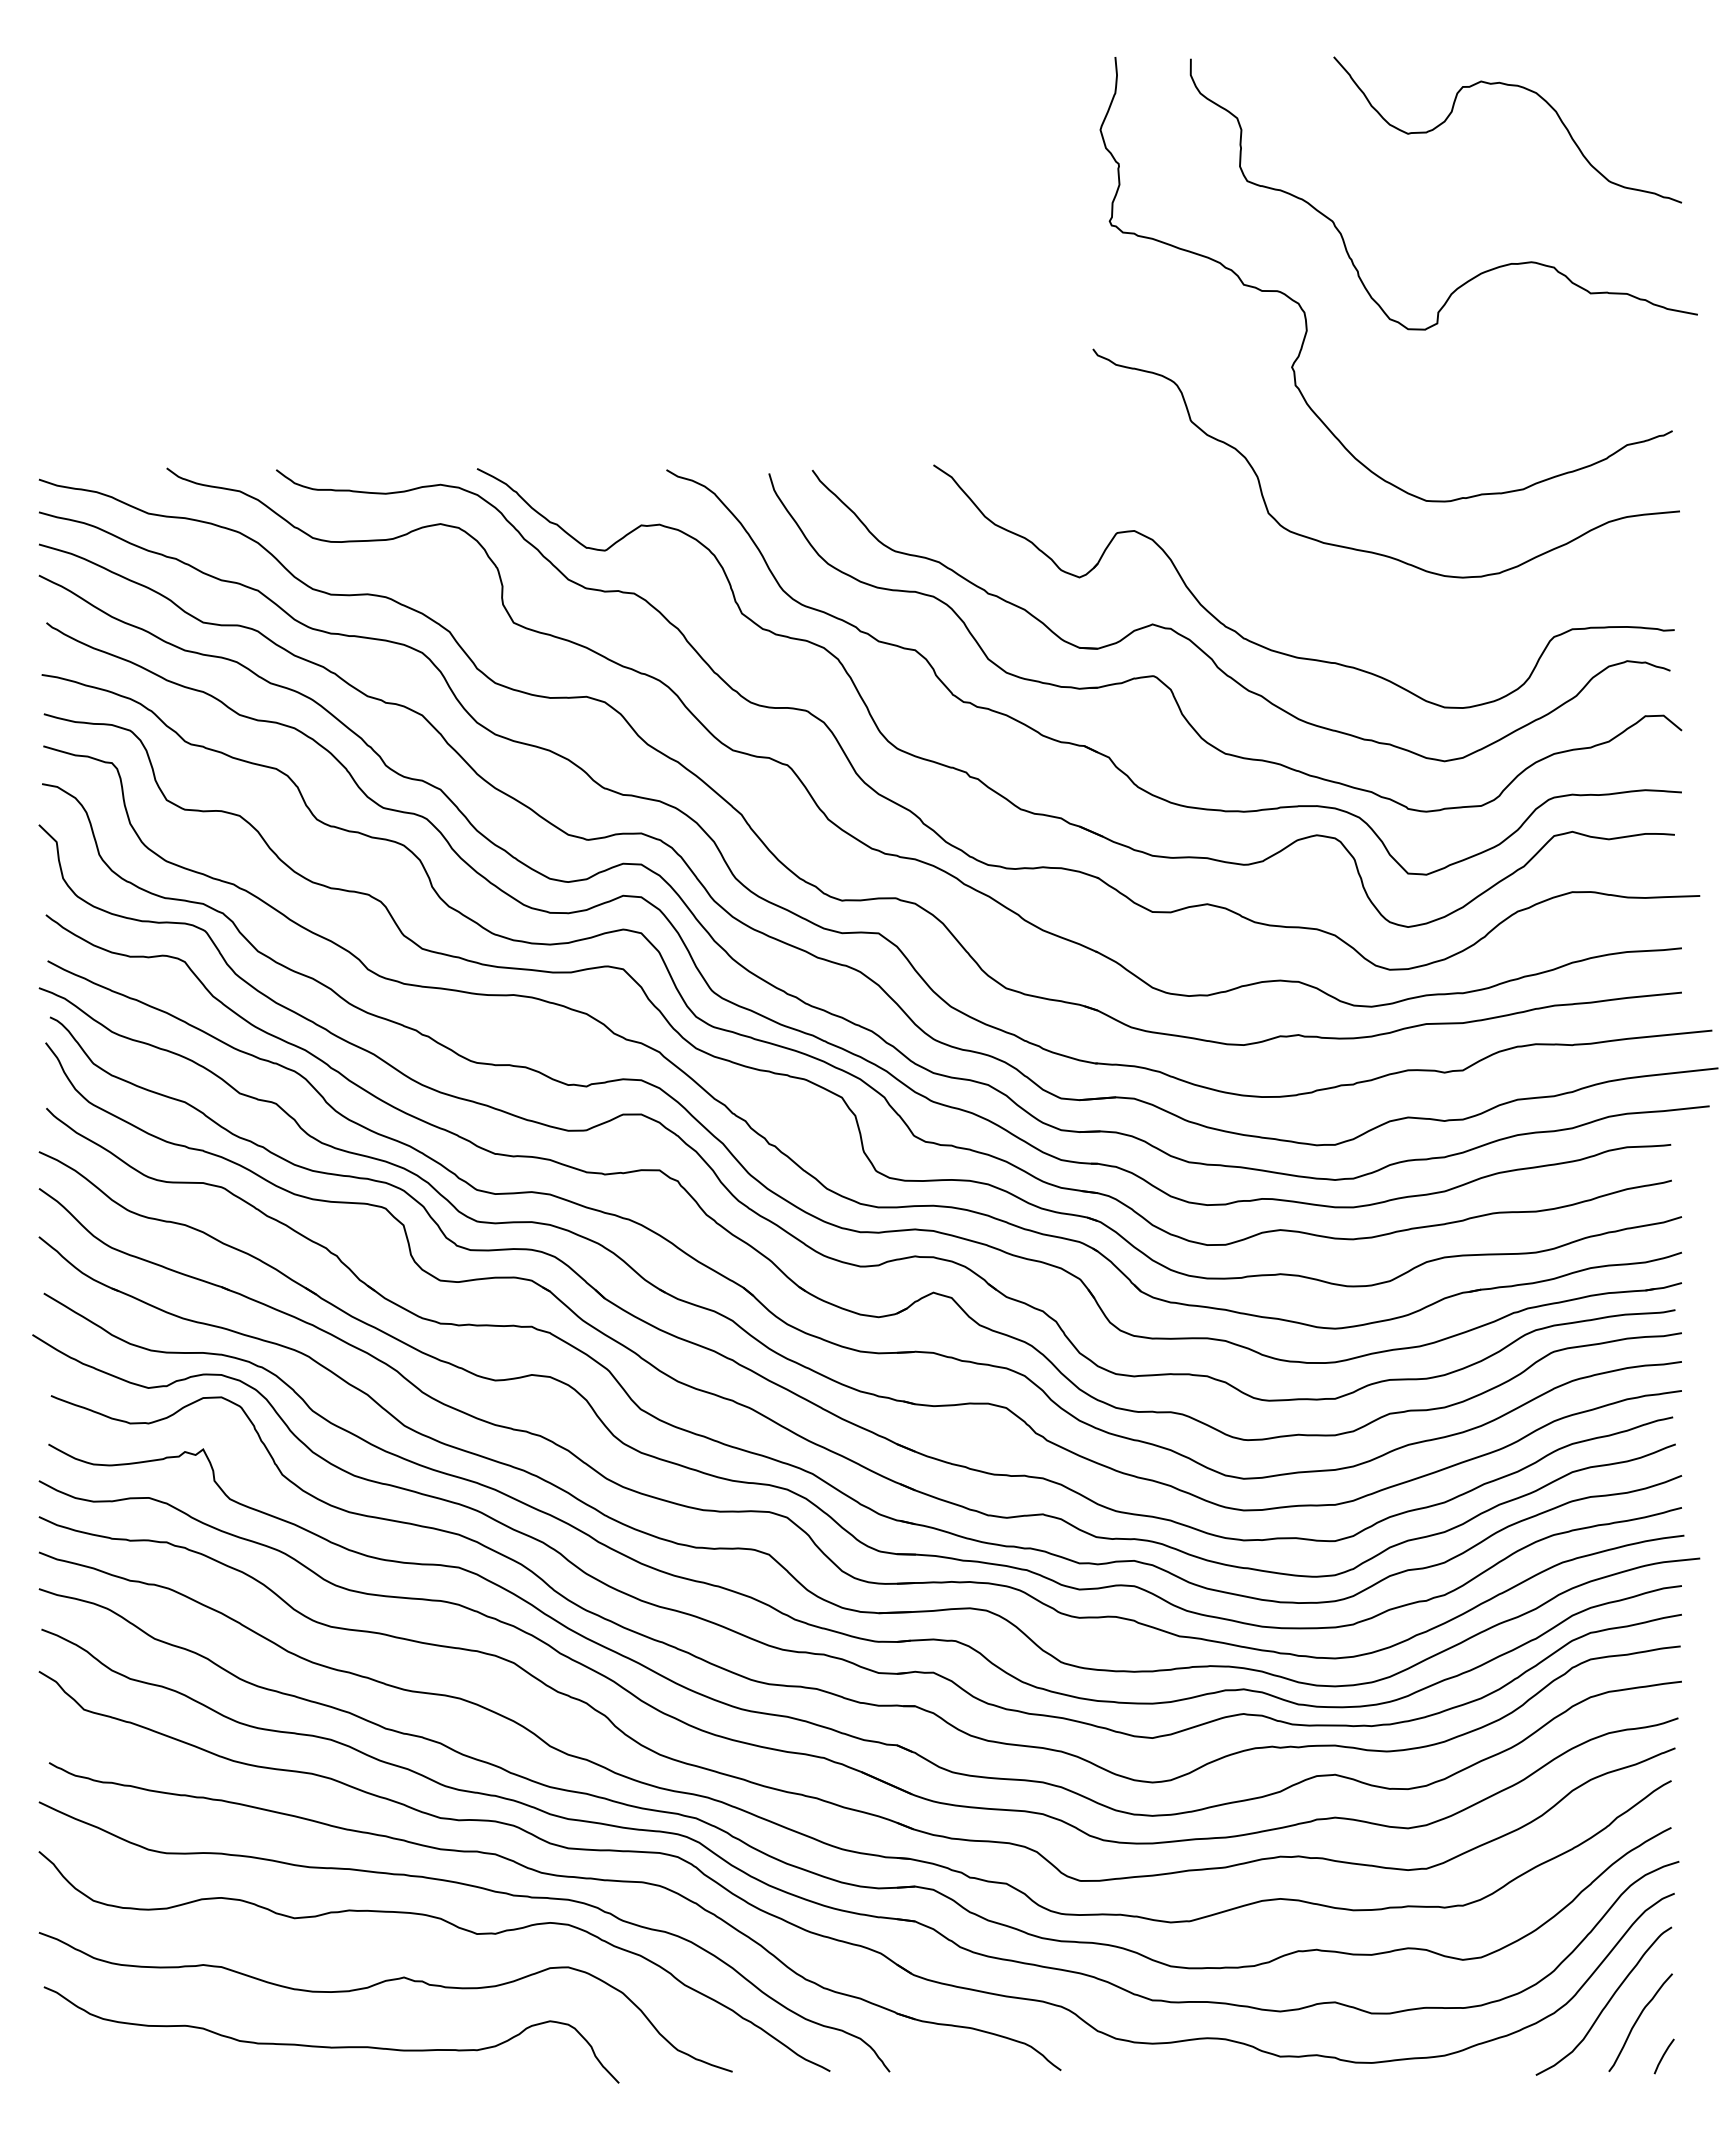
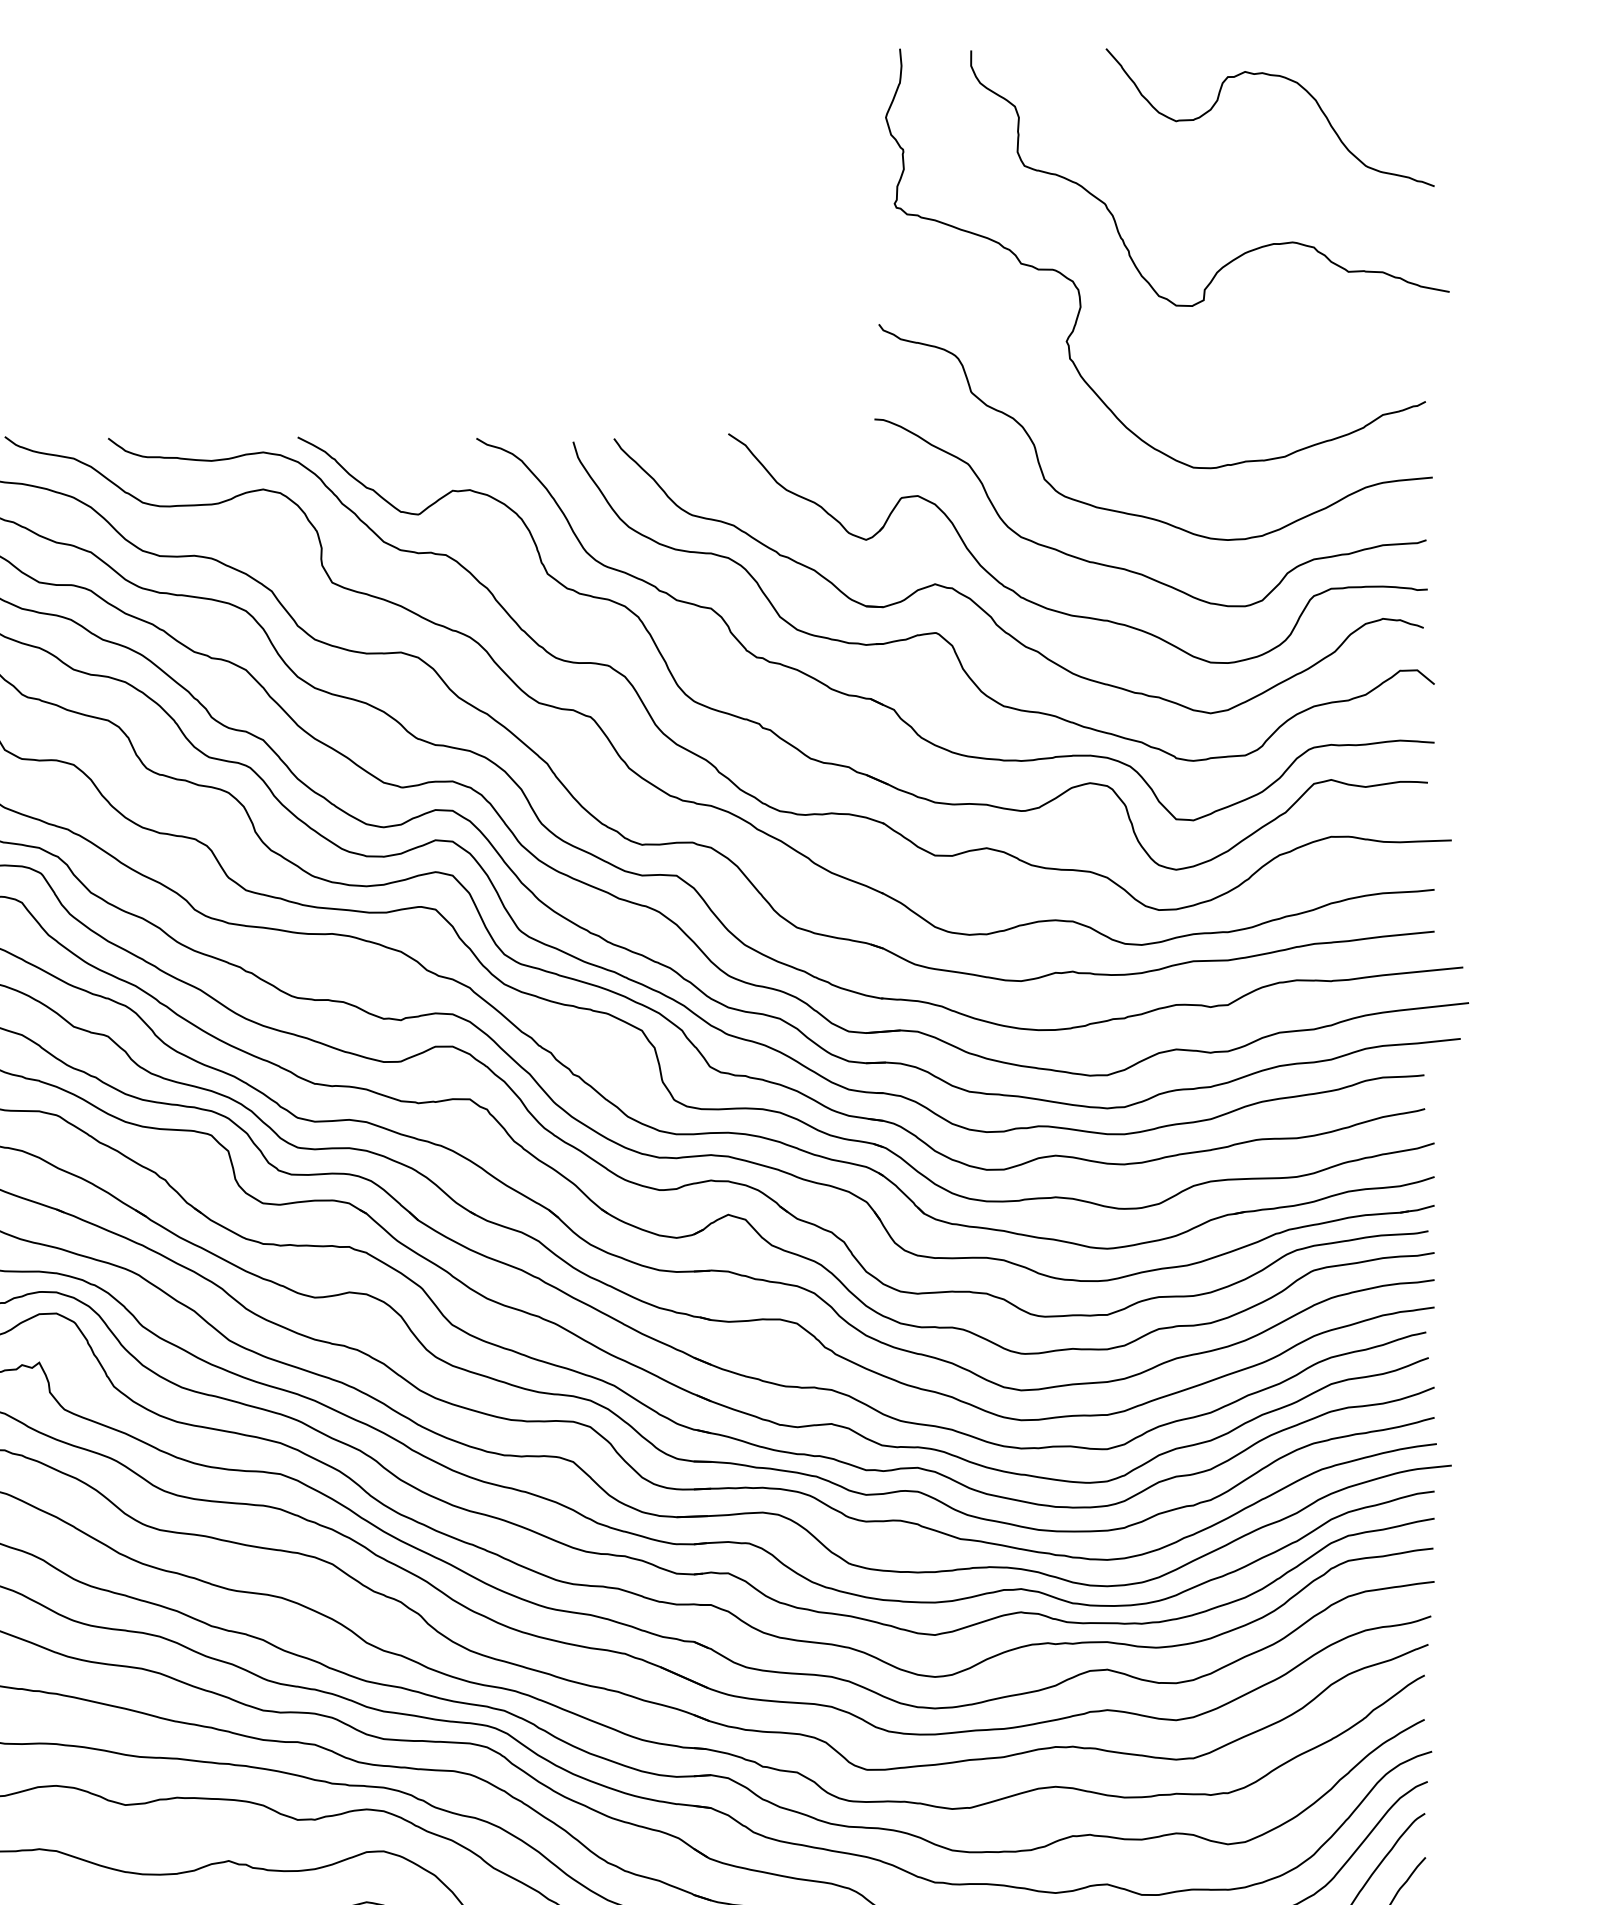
curve: (1359, 609) -> (1130, 570), added

